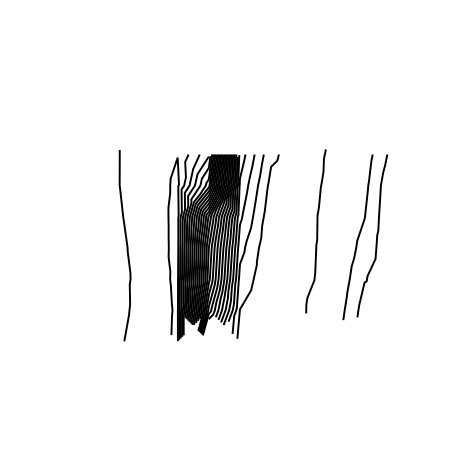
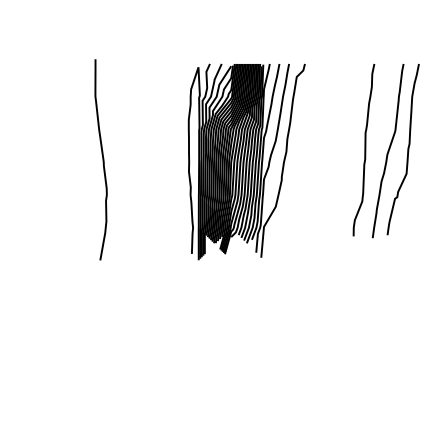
curve: (316, 231) -> (364, 150), moved
curve: (126, 245) -> (102, 159), moved

